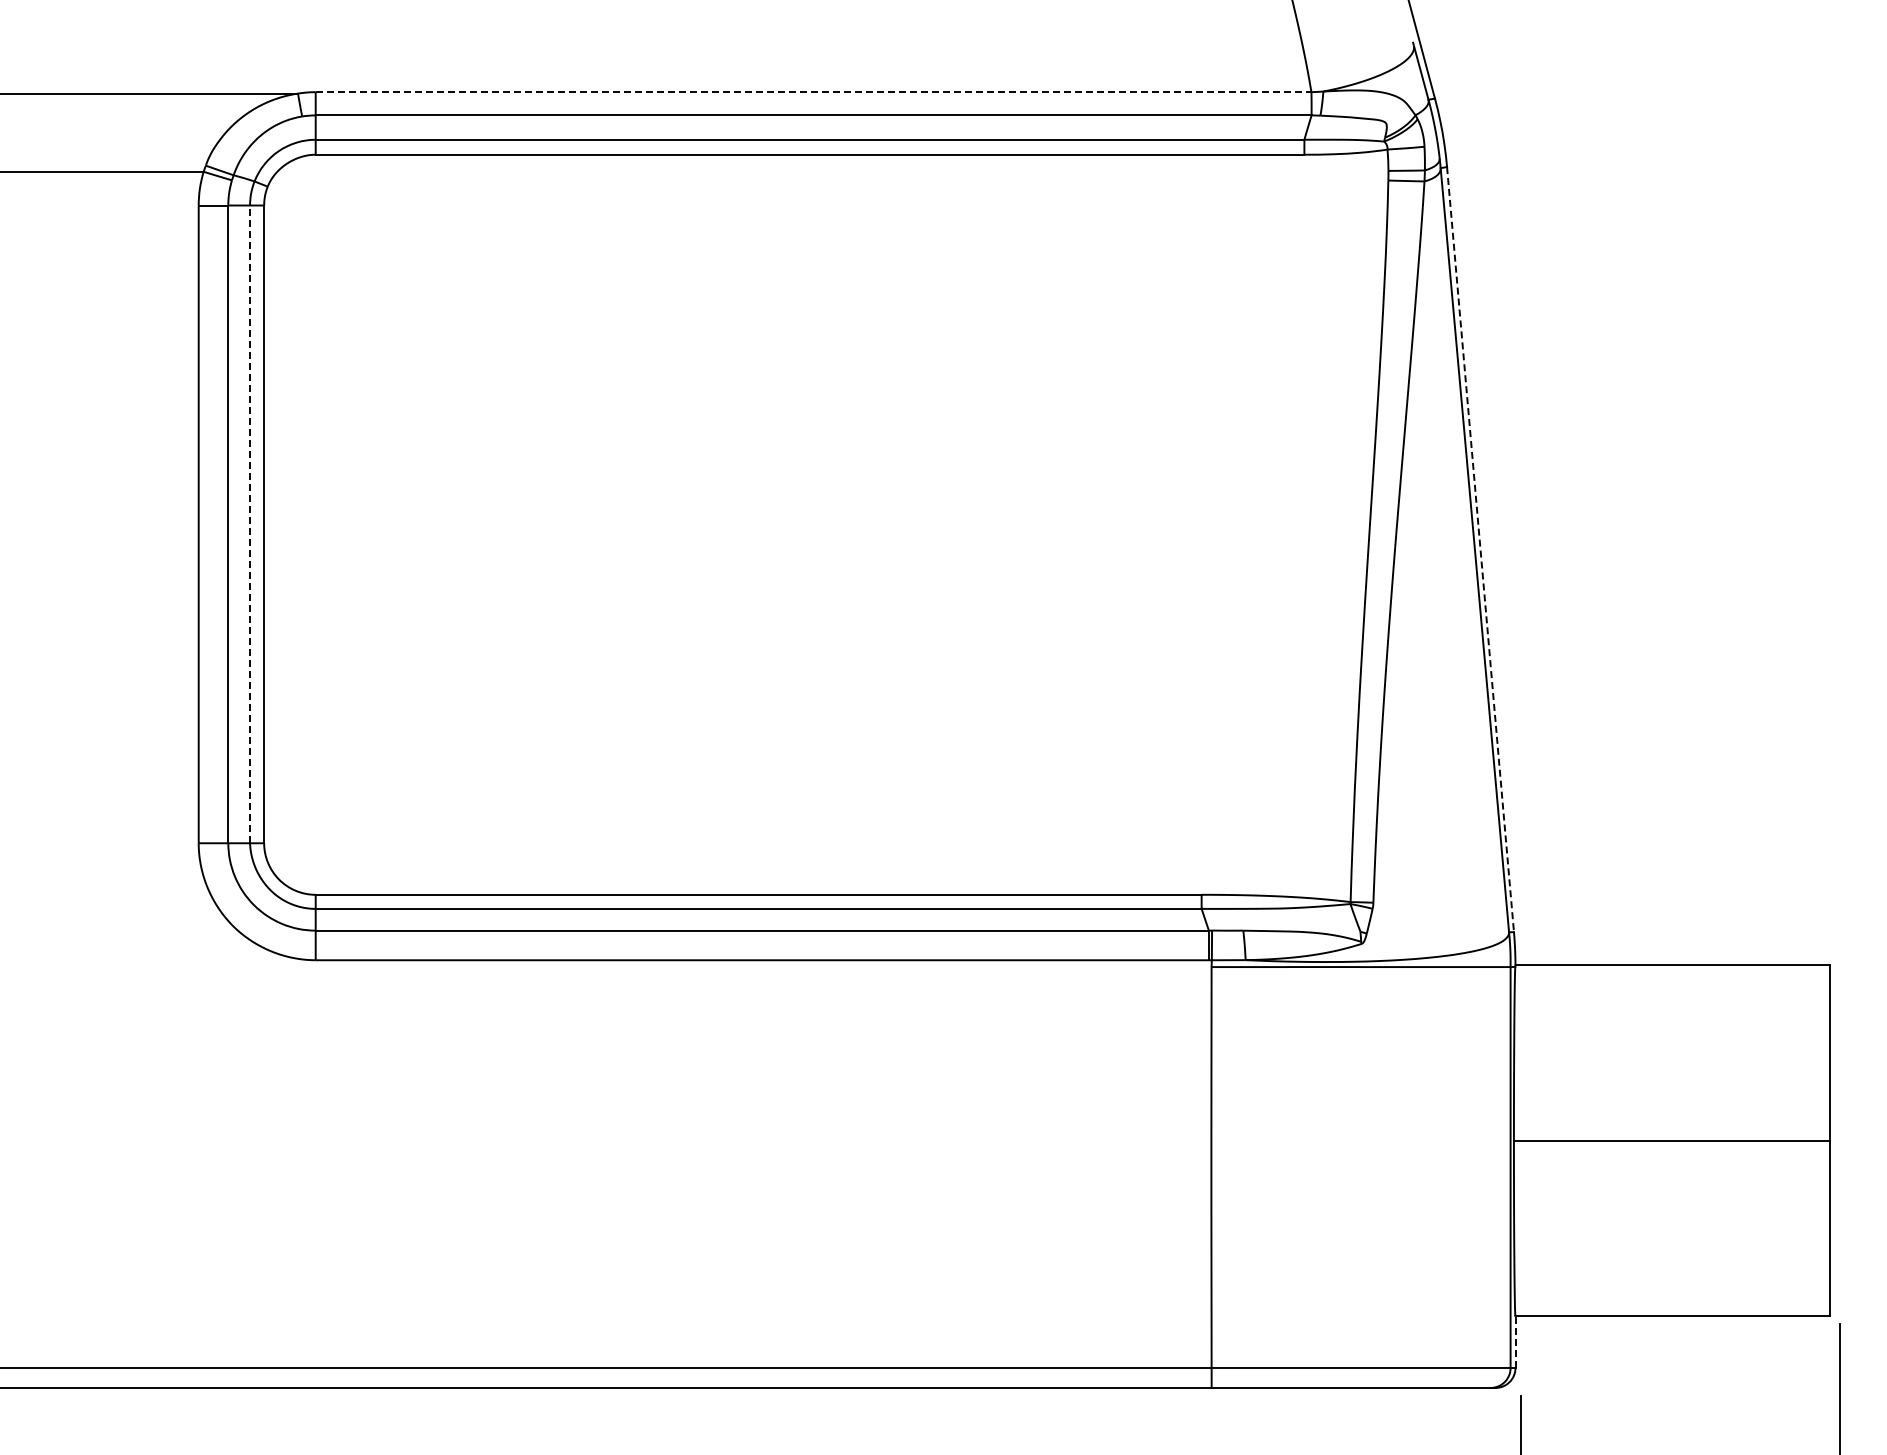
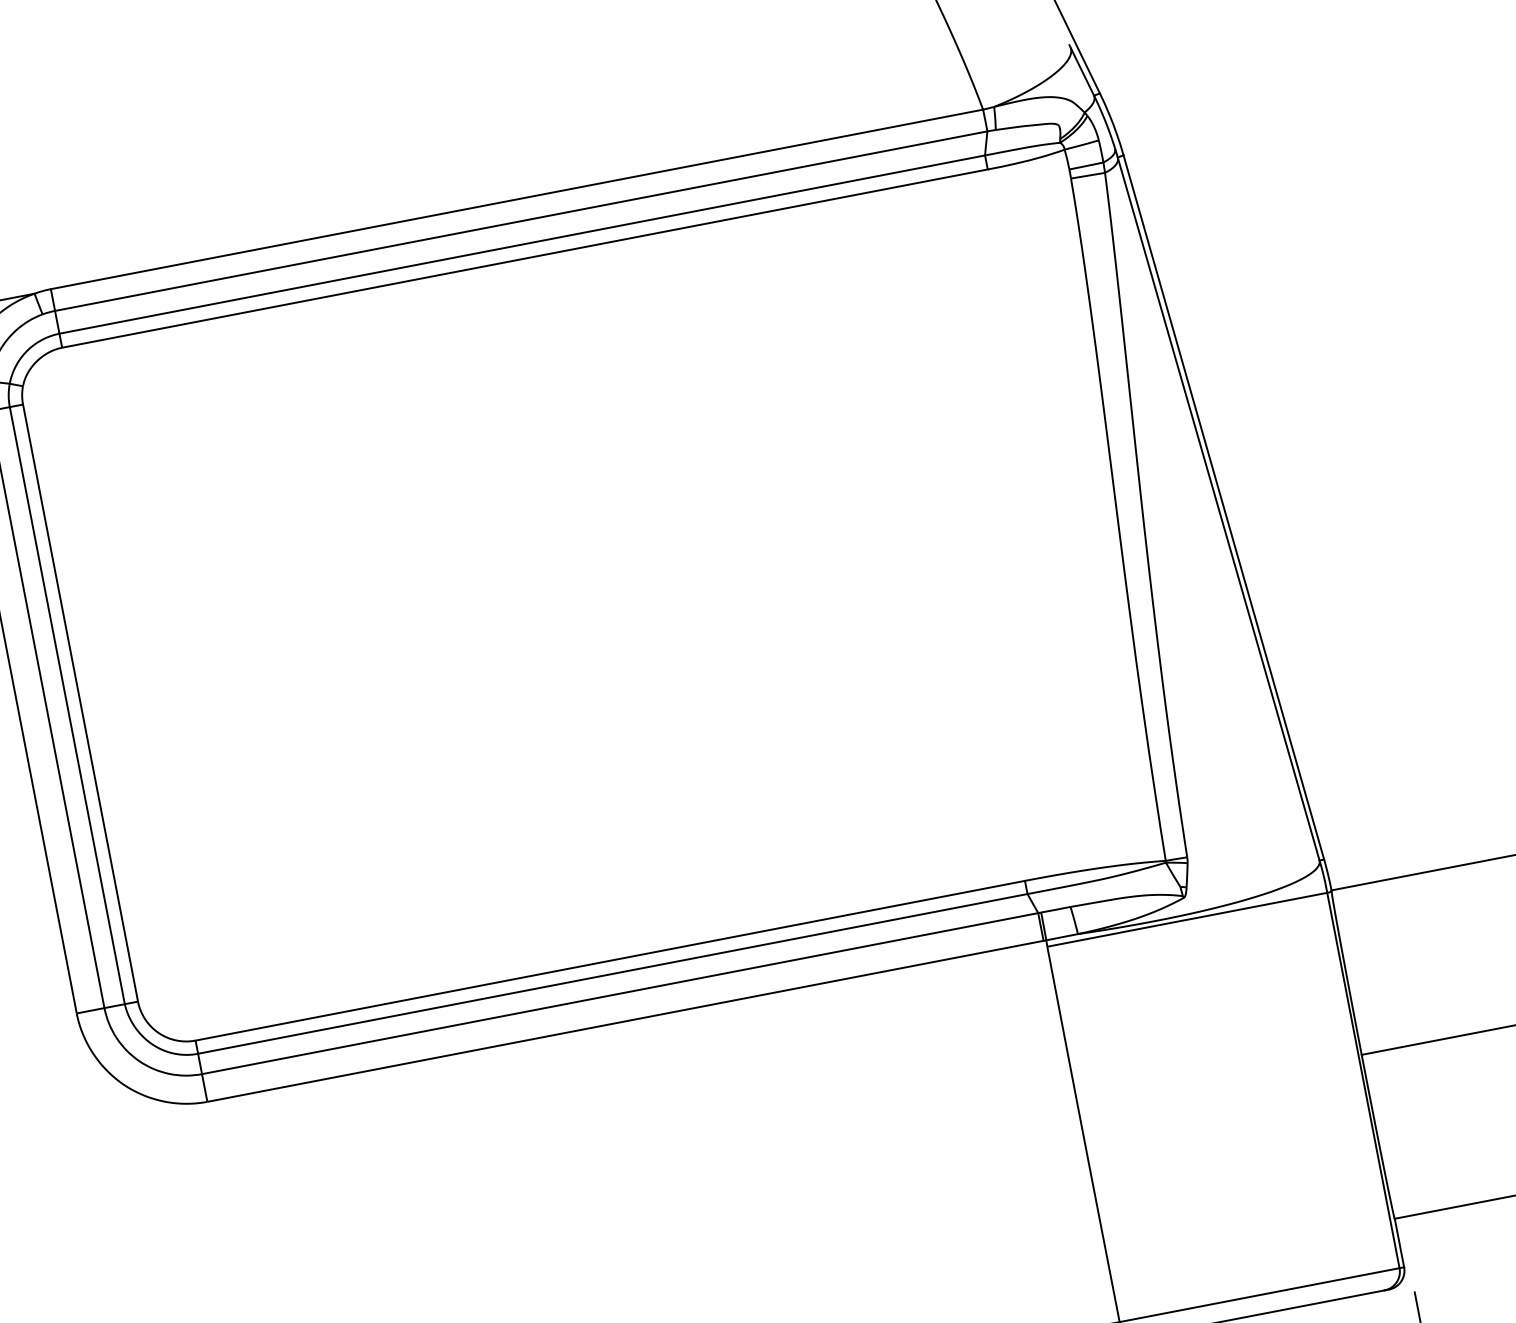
line: (813, 92) -> (516, 199), dashed -> solid
line: (250, 524) -> (67, 705), dashed -> solid
line: (1480, 549) -> (1223, 507), dashed -> solid
line: (1515, 1342) -> (1399, 1243), dashed -> solid

